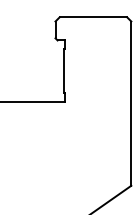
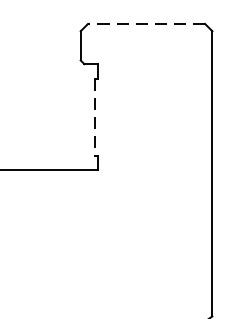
line: (93, 17) -> (146, 24), solid -> dashed
line: (63, 71) -> (94, 118), solid -> dashed

